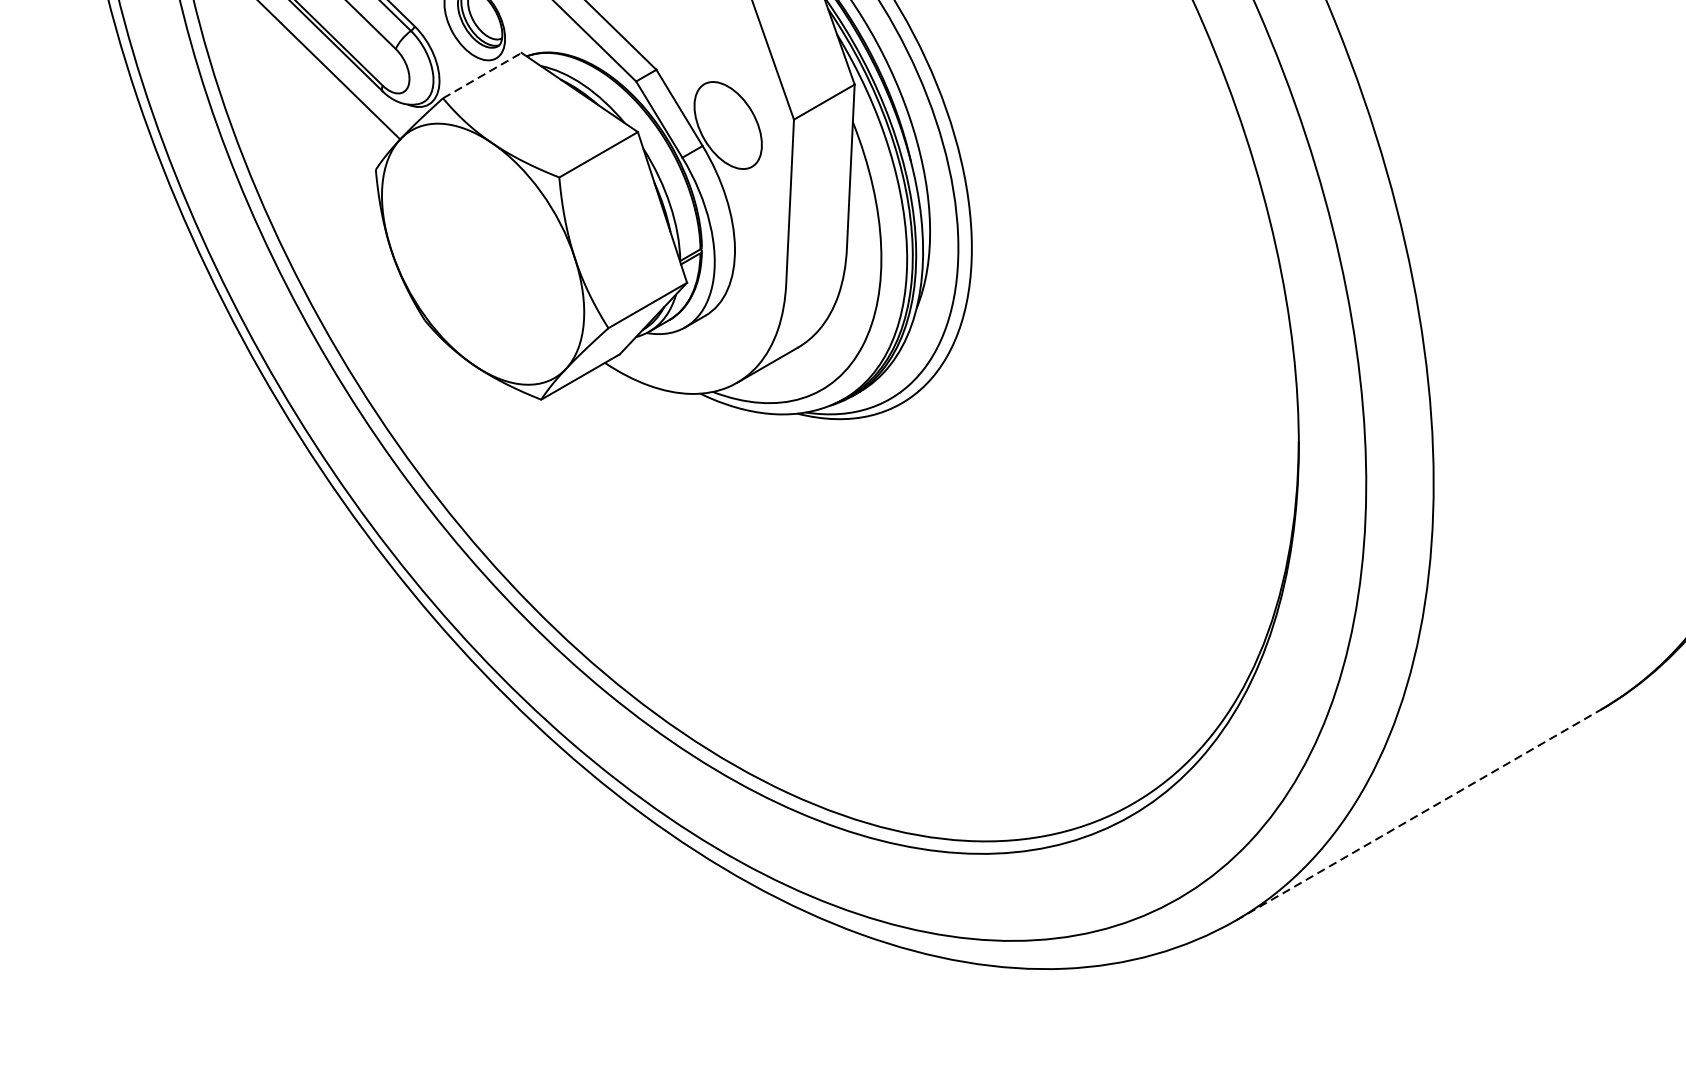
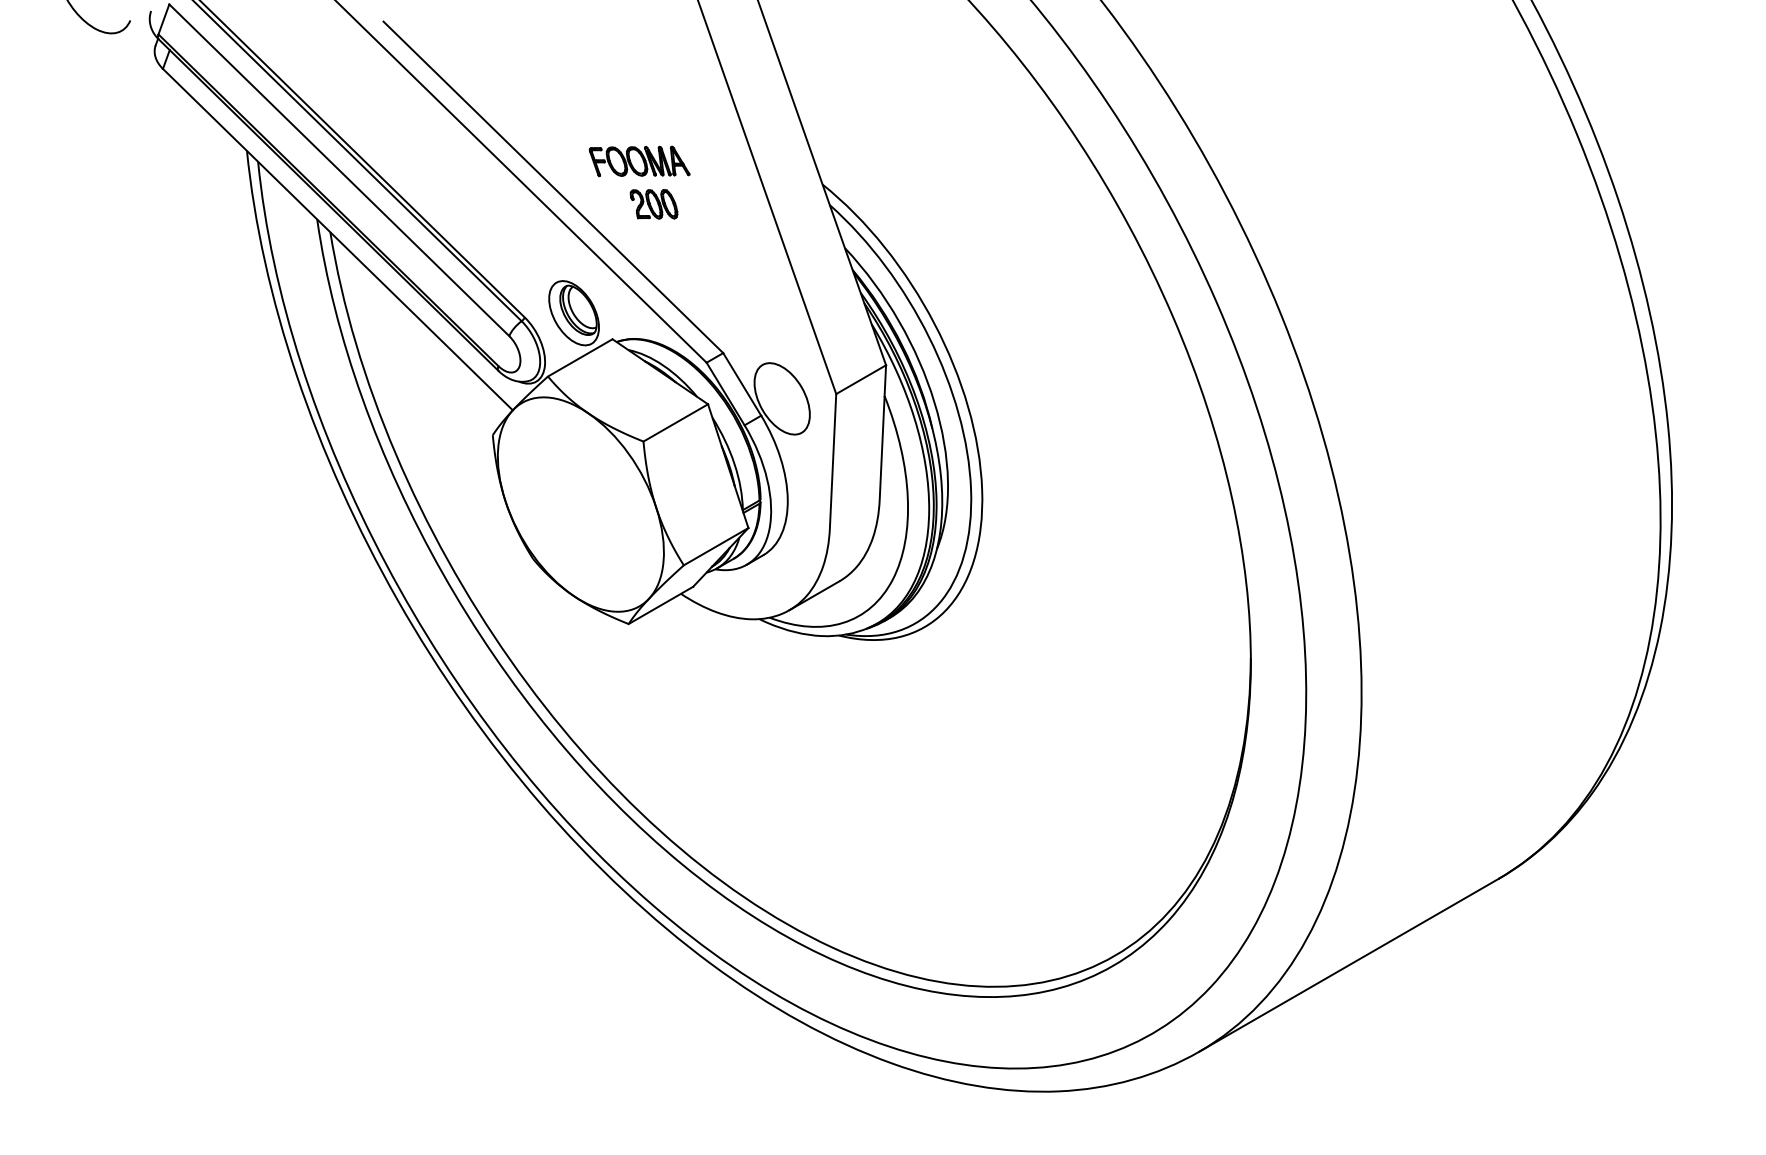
line: (482, 75) -> (580, 357), dashed -> solid
line: (1417, 815) -> (1348, 965), dashed -> solid

